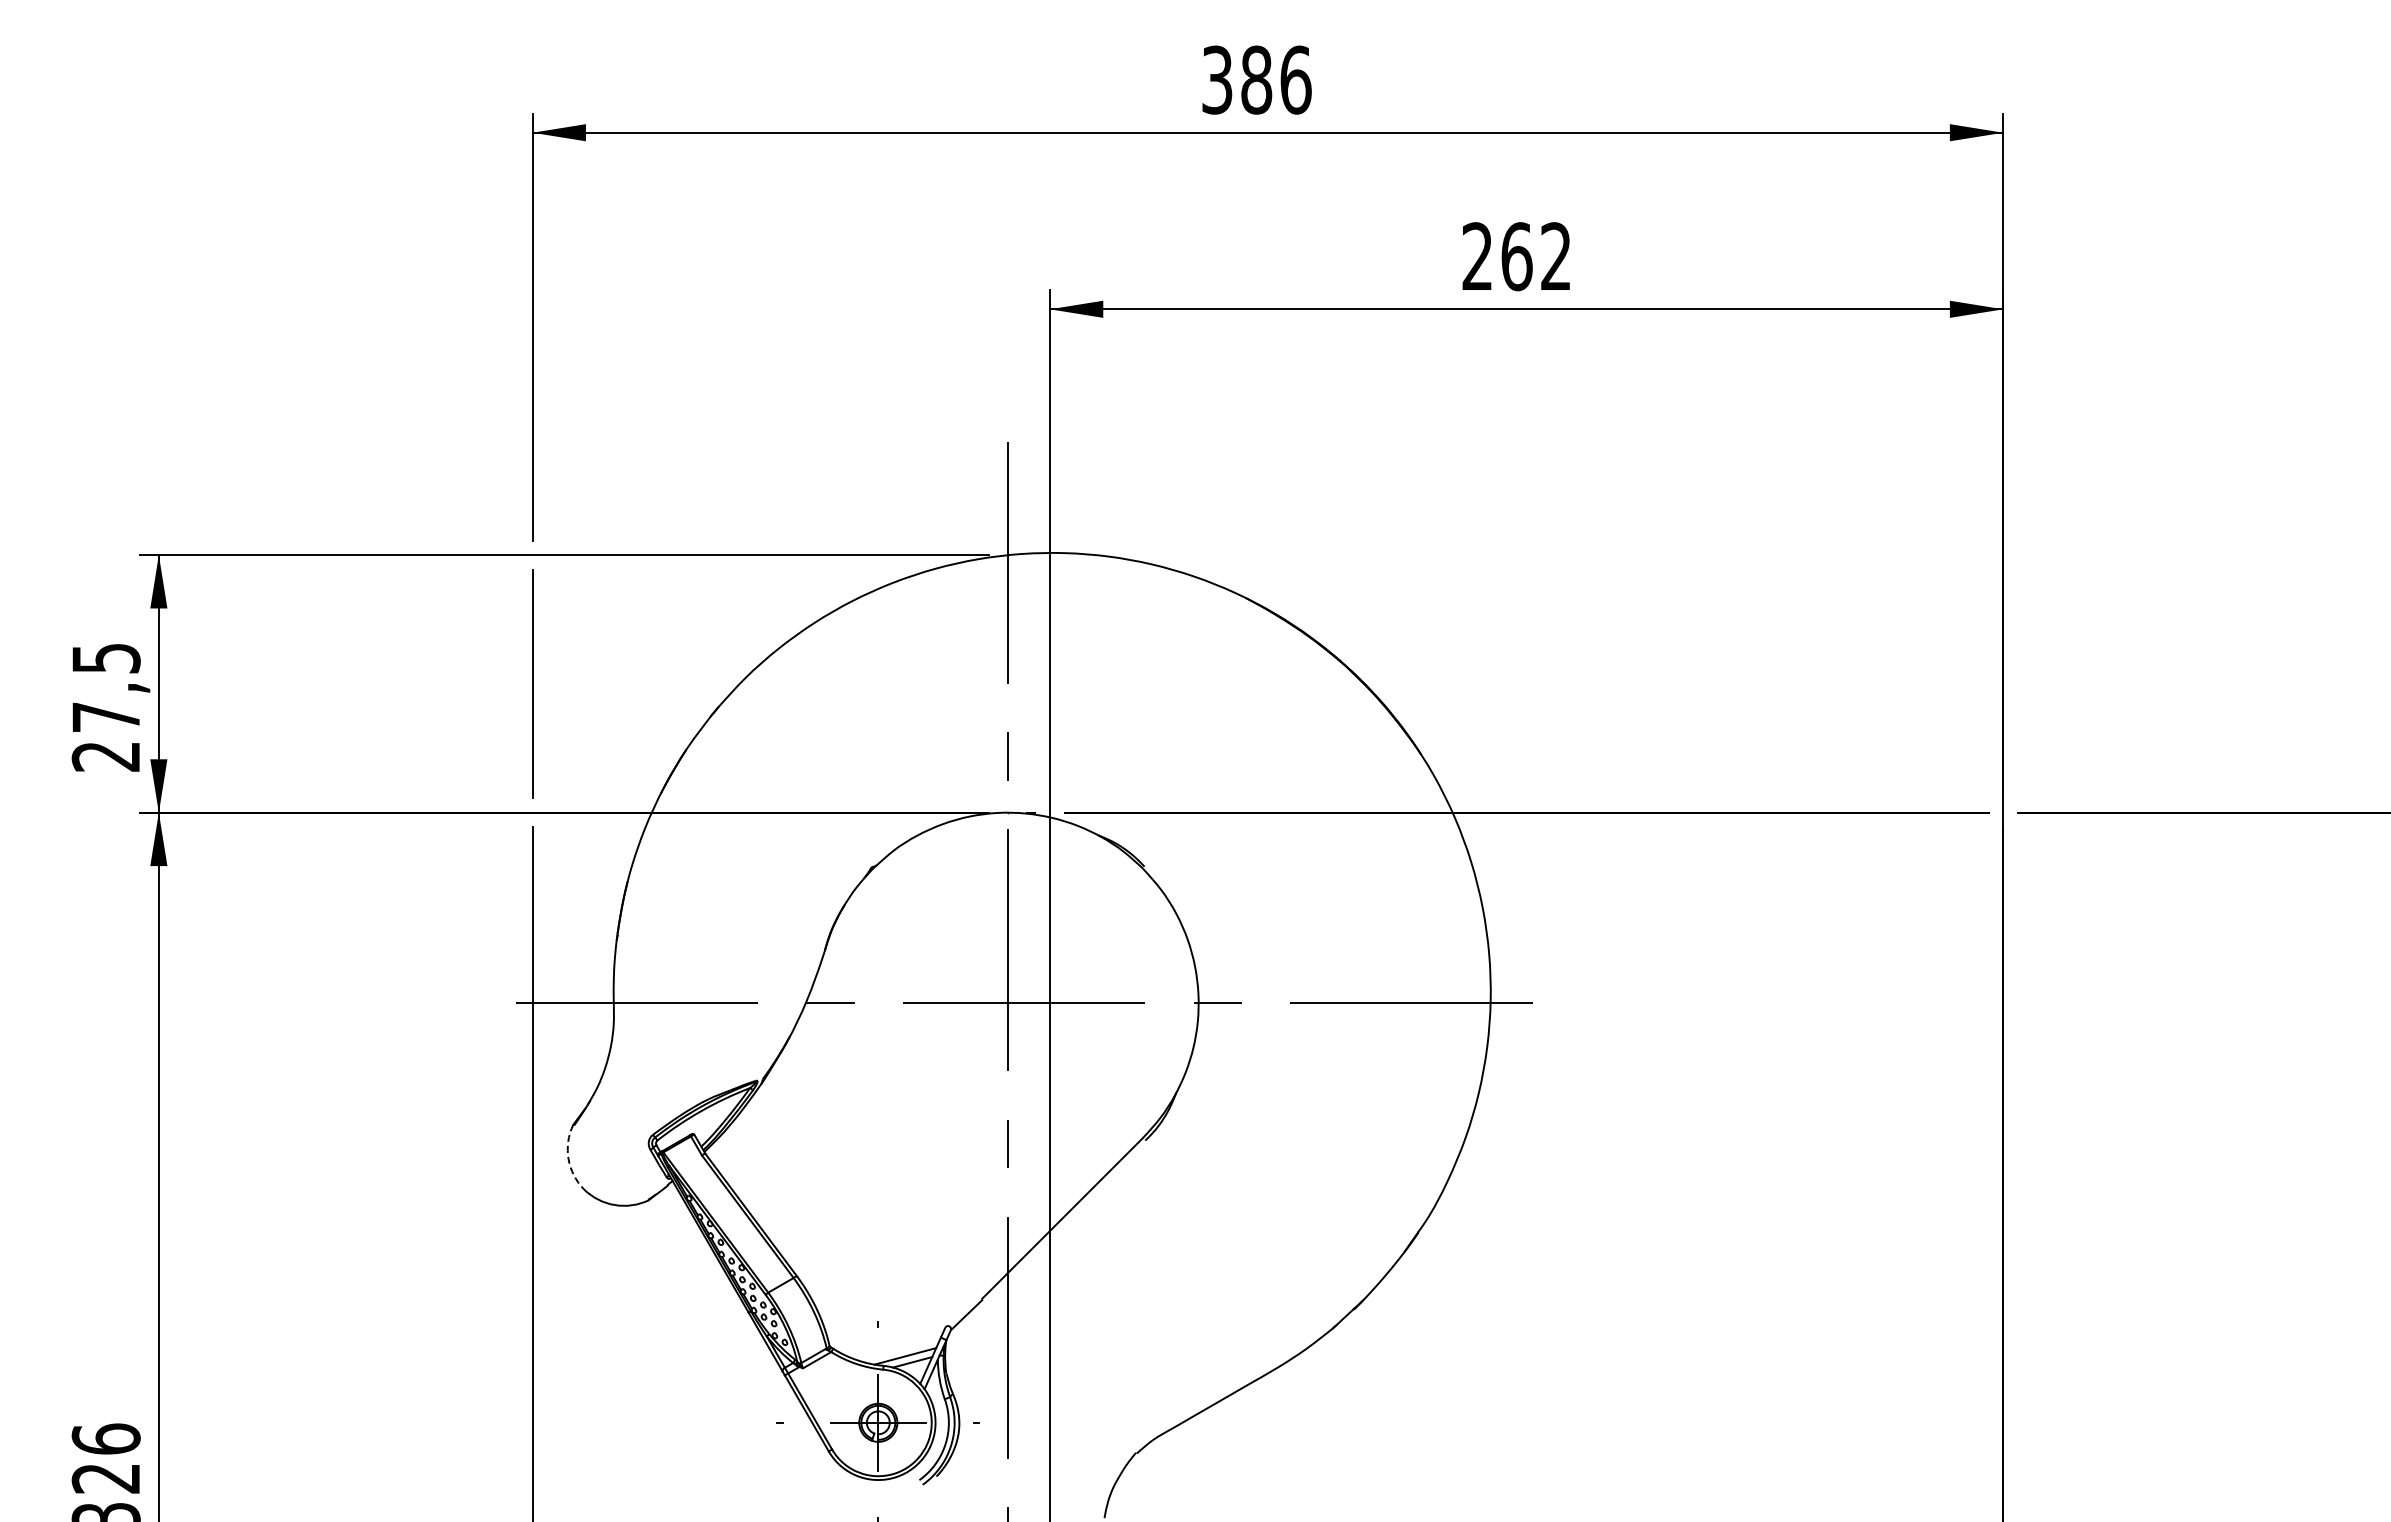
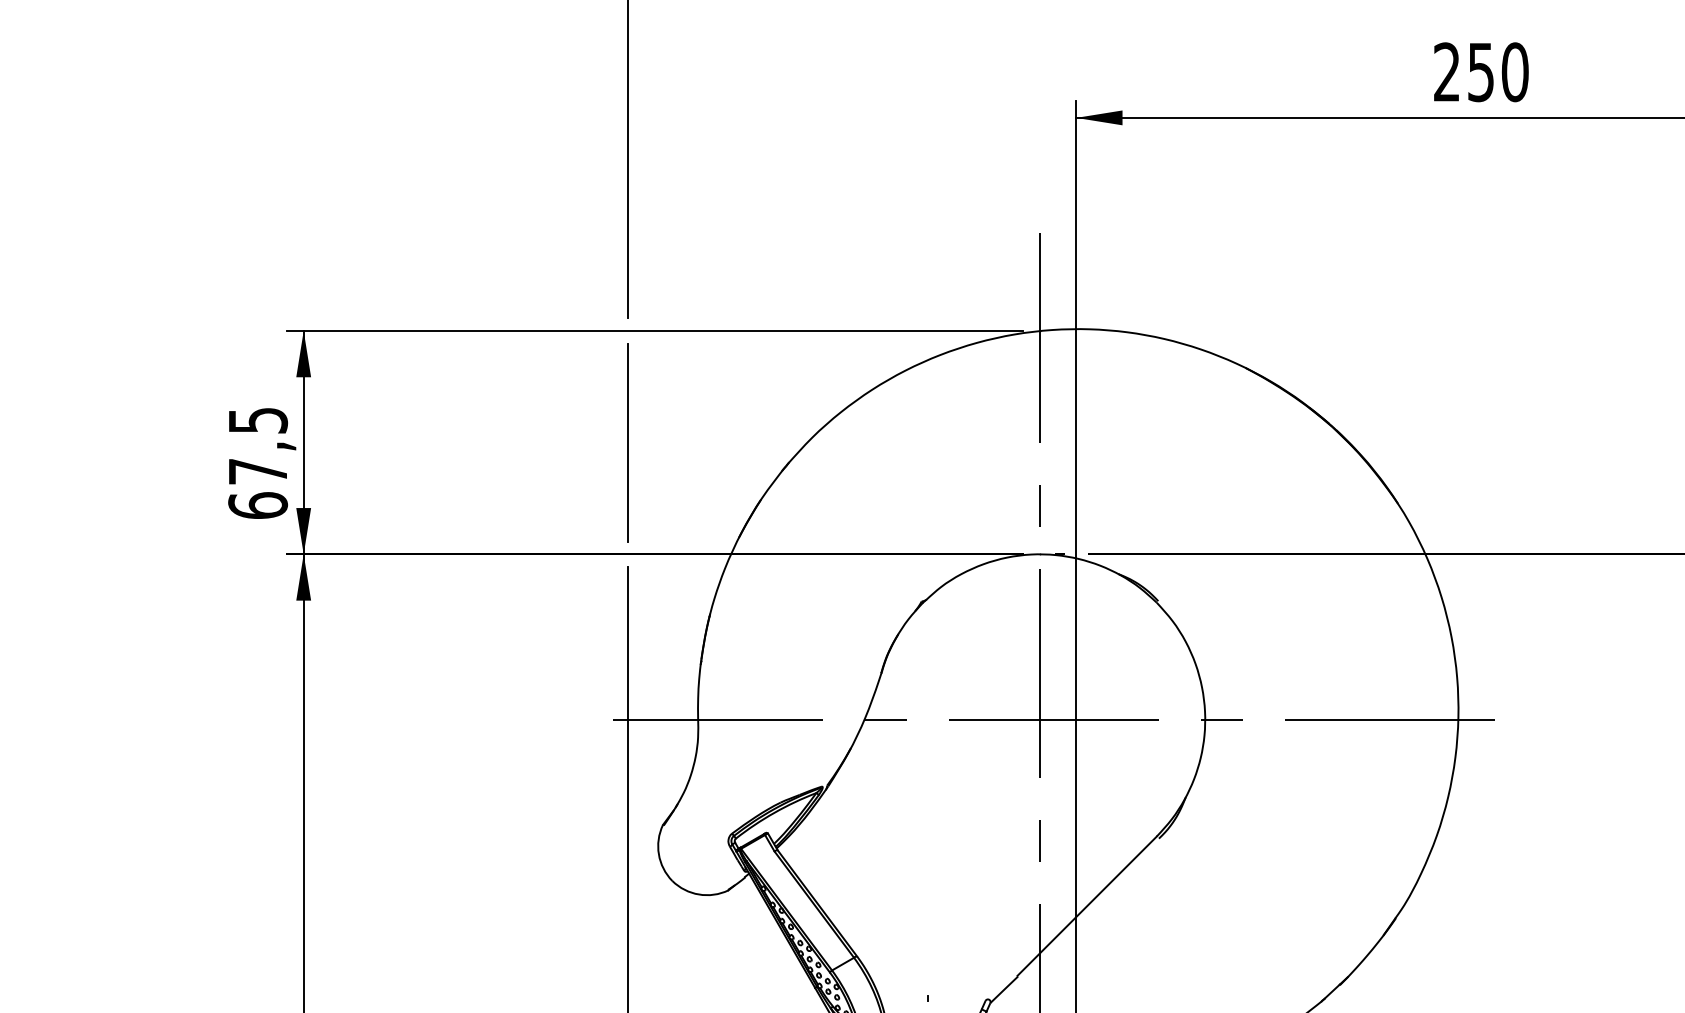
text: (1536, 256) -> (1498, 72), 262 -> 250
text: (105, 755) -> (257, 504), 27,5 -> 67,5
arc: (568, 1158) -> (658, 854), dashed -> solid

